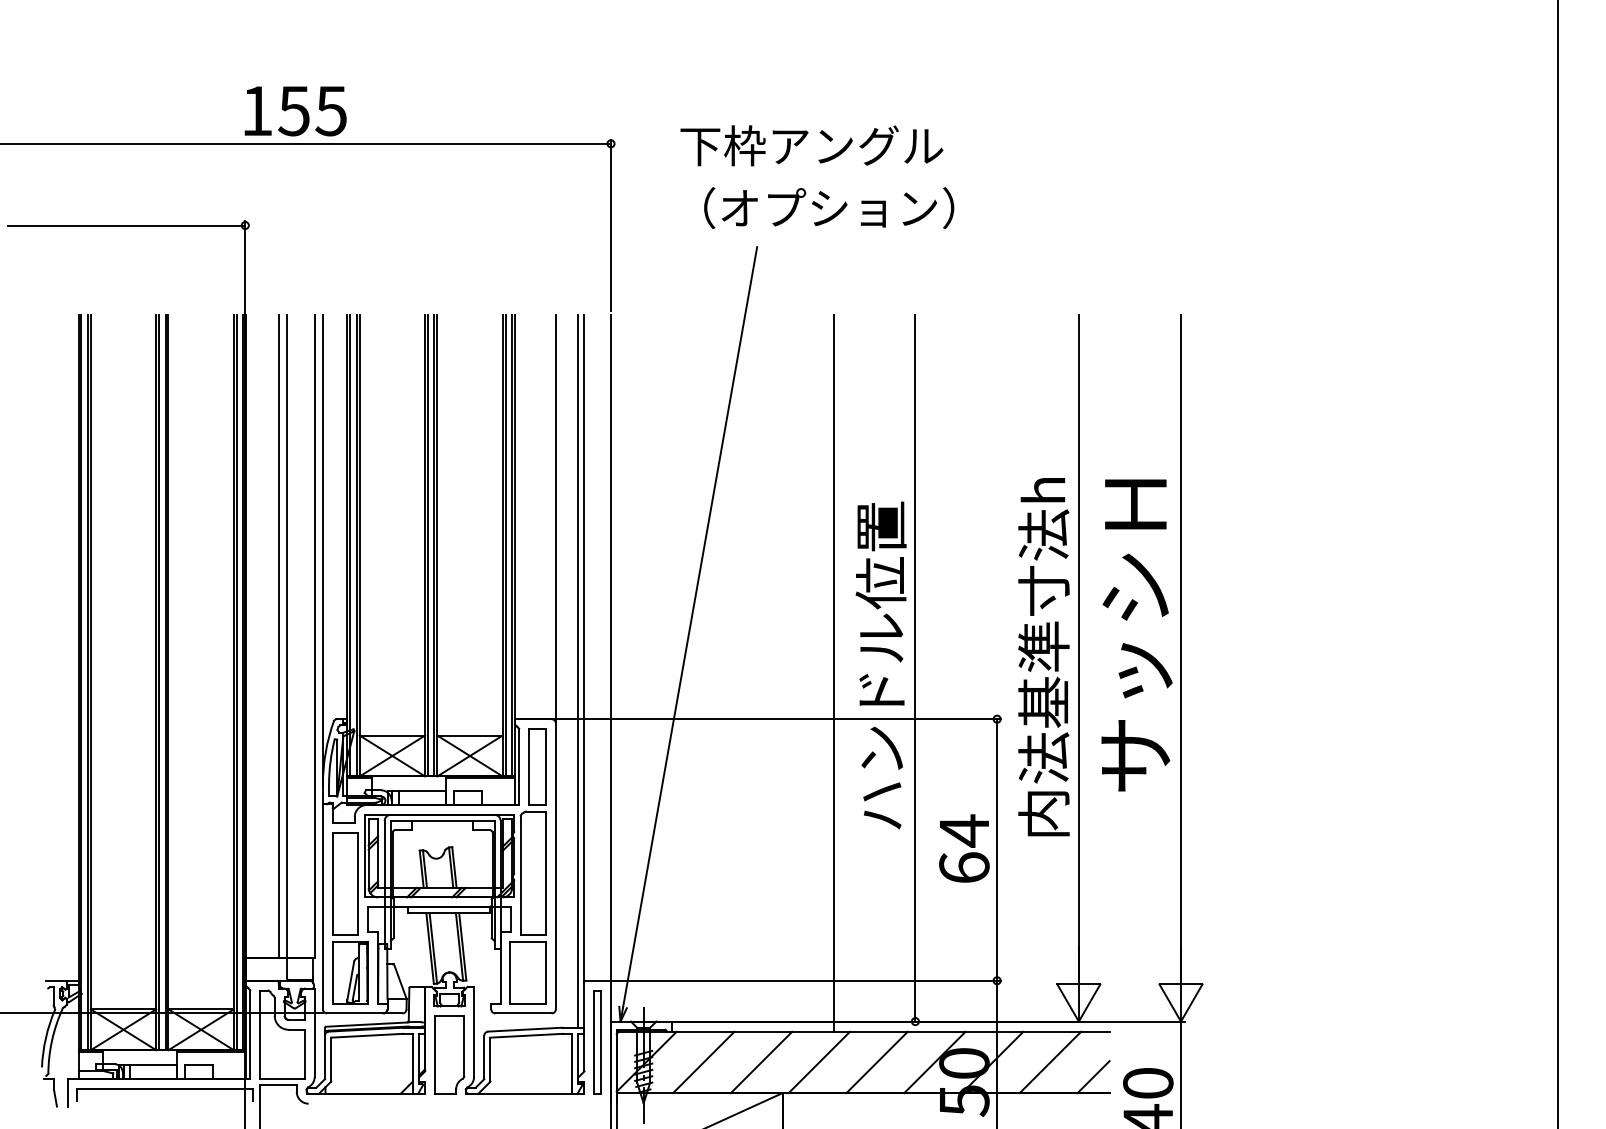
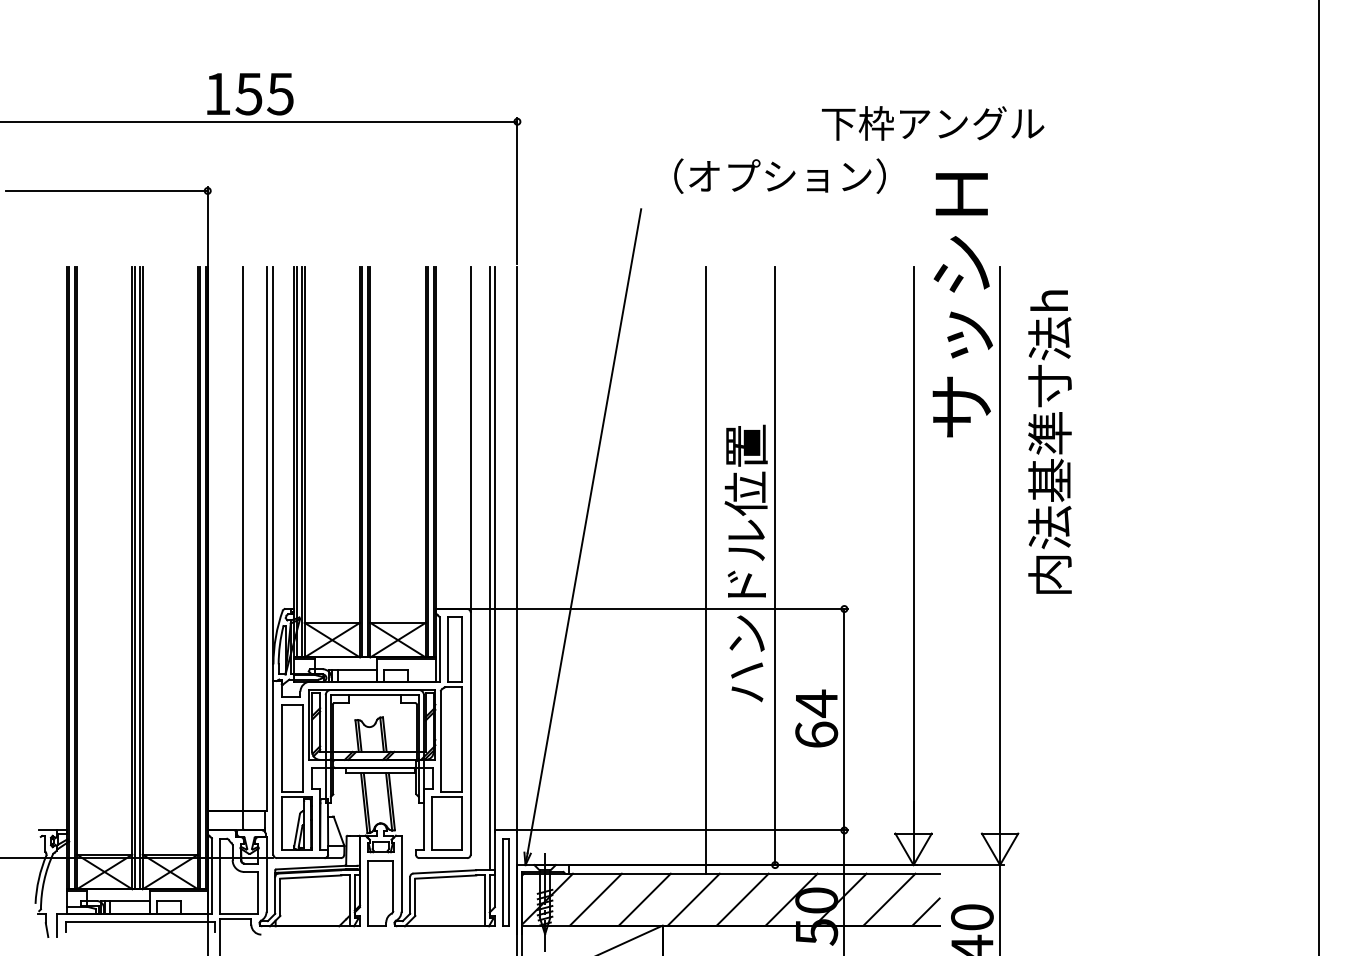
text: (811, 145) -> (932, 123), moved
text: (829, 208) -> (780, 176), moved
text: (1136, 635) -> (962, 305), moved
line: (278, 636) -> (235, 538), removed
text: (1043, 657) -> (1049, 442), moved

